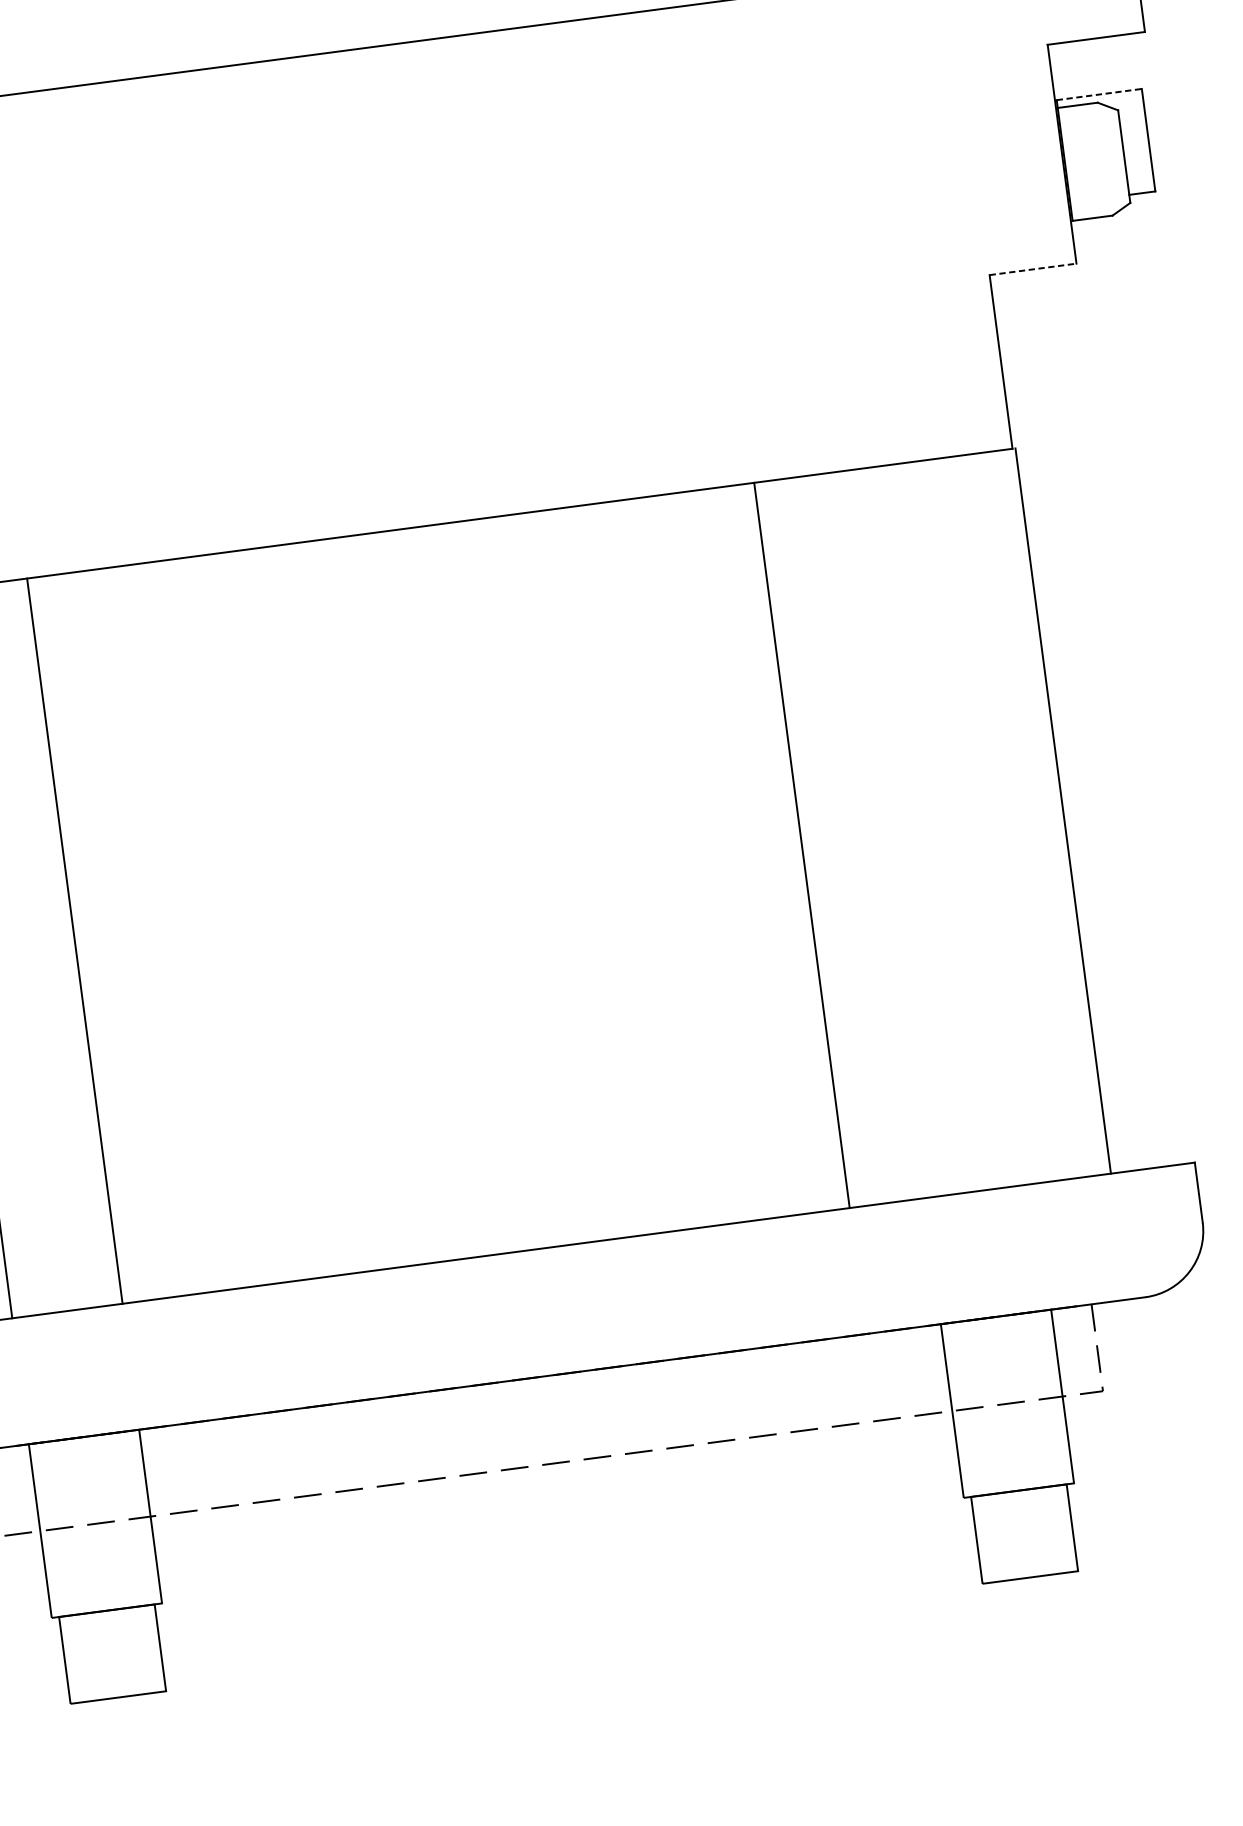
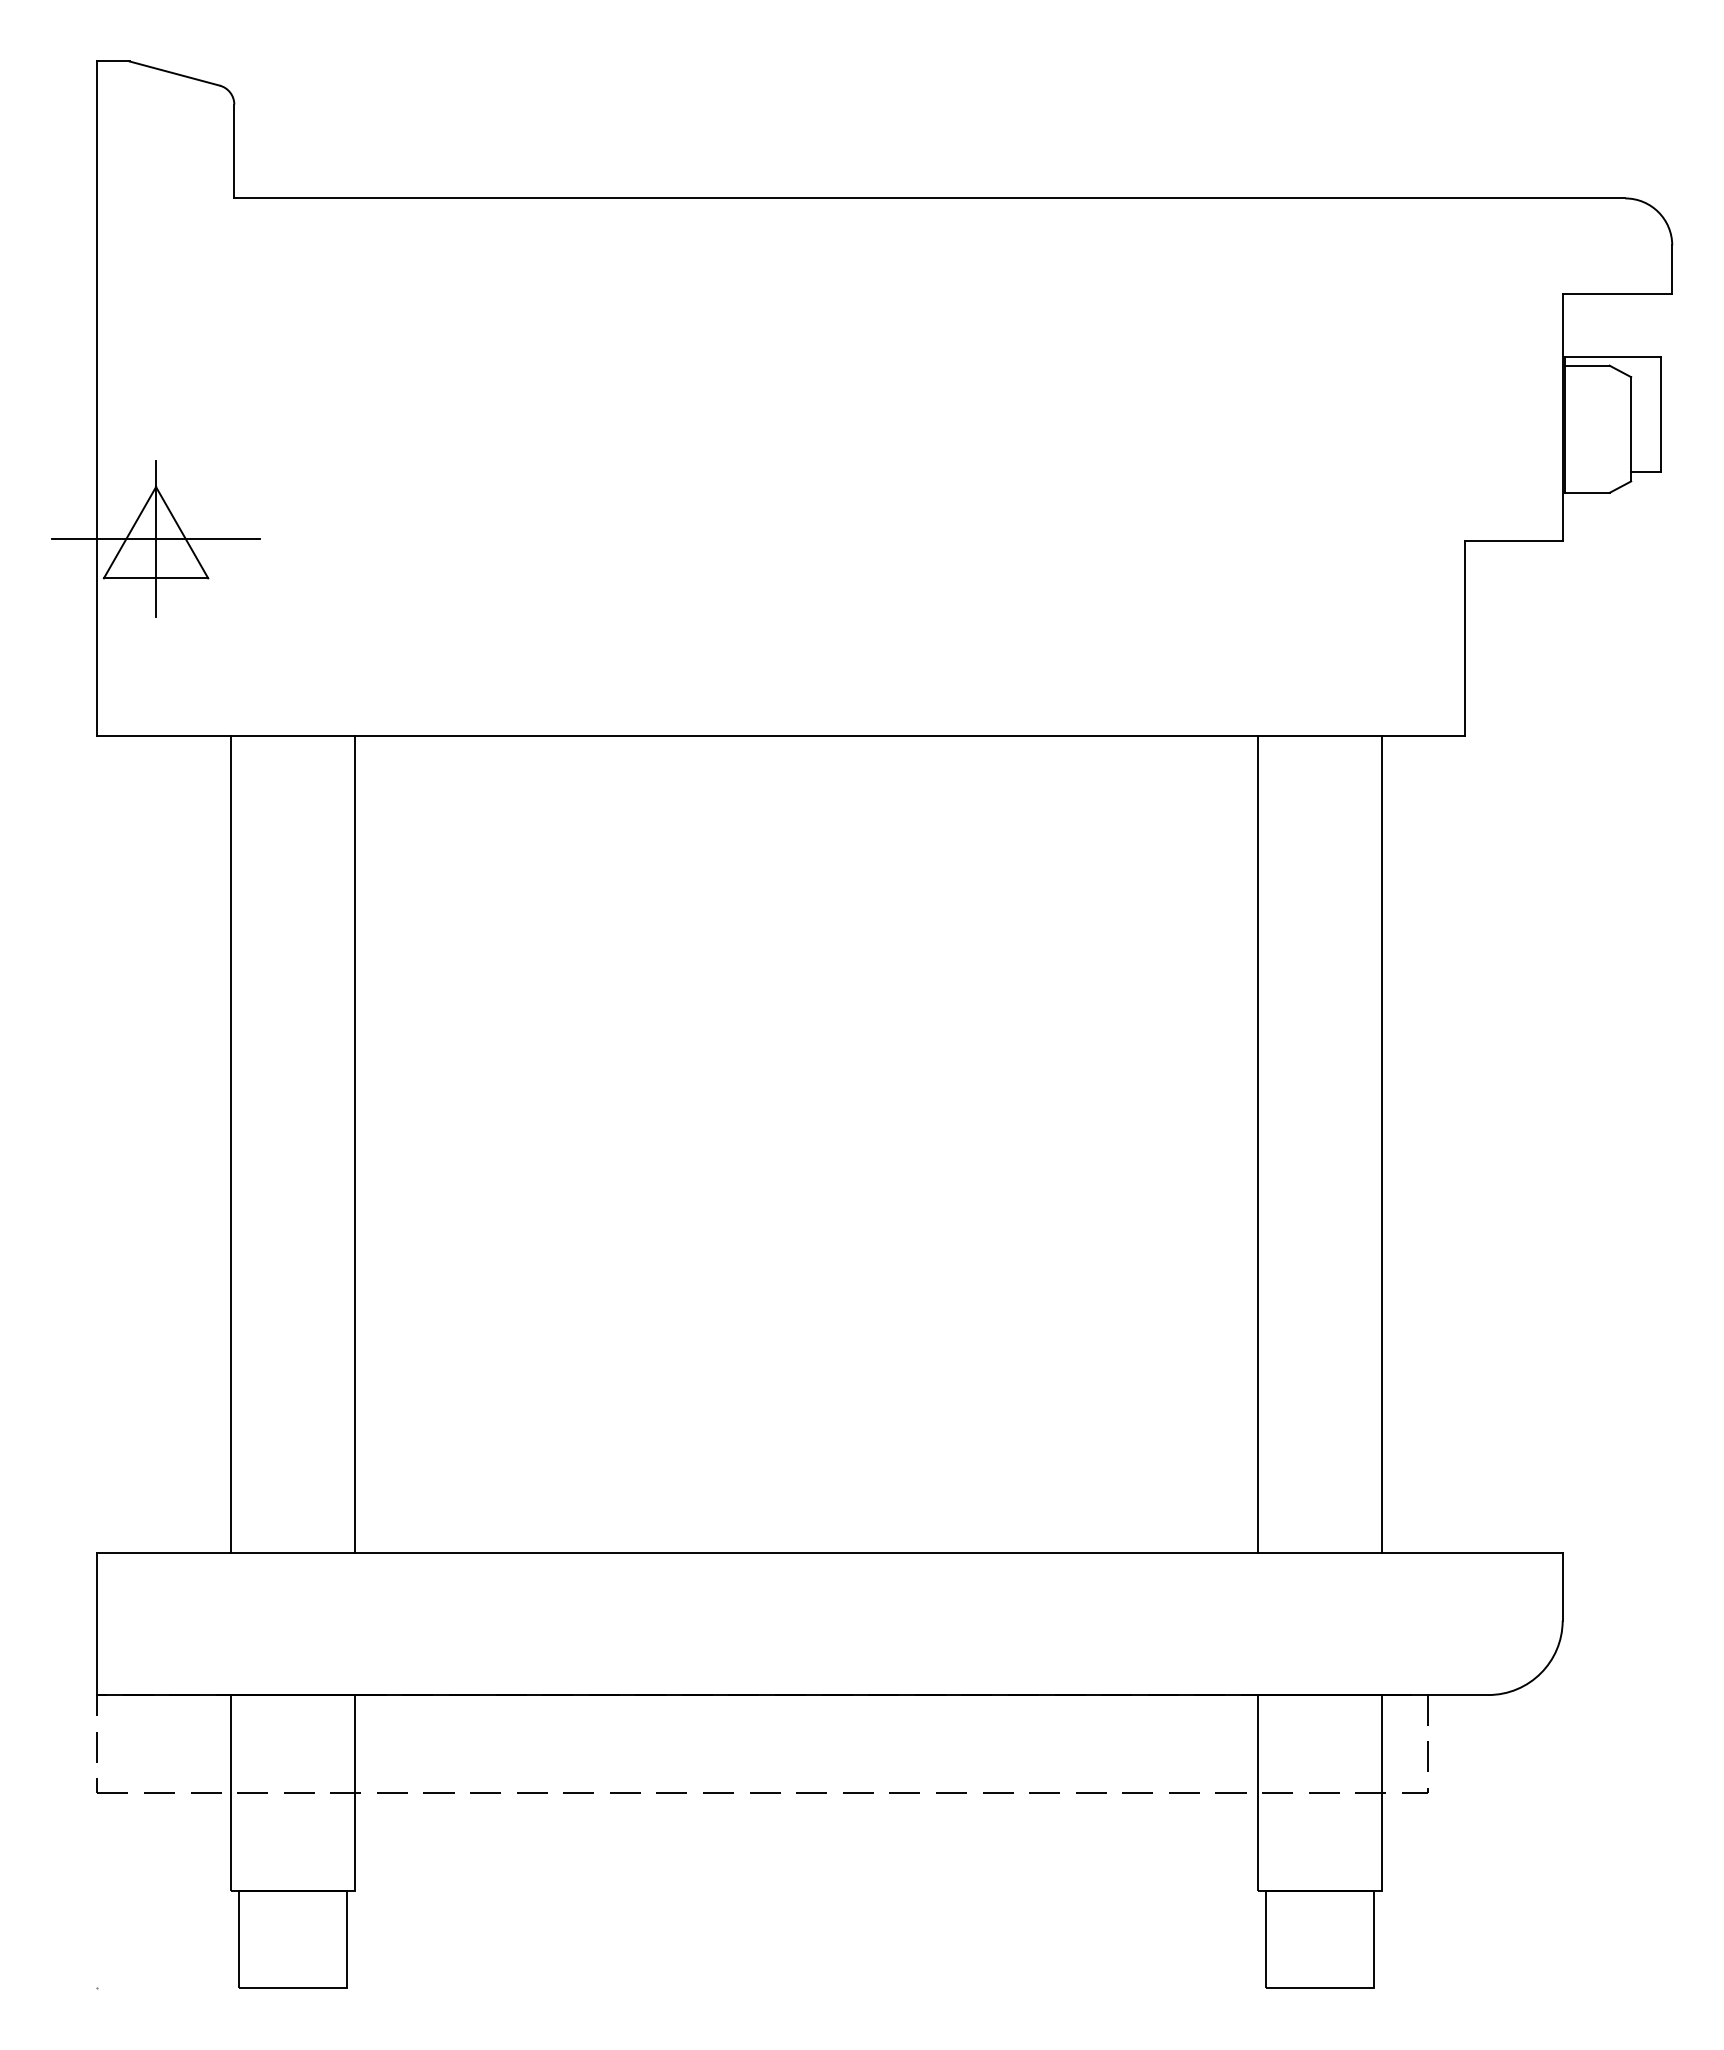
line: (1099, 94) -> (1612, 356), dashed -> solid
line: (1032, 269) -> (1513, 540), dashed -> solid
line: (1063, 810) -> (1382, 1144), moved
line: (801, 845) -> (1257, 1144), moved

